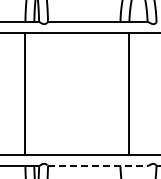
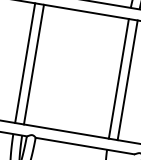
line: (34, 93) -> (34, 64), added
line: (120, 93) -> (119, 78), added
line: (97, 165) -> (84, 145), dashed -> solid

